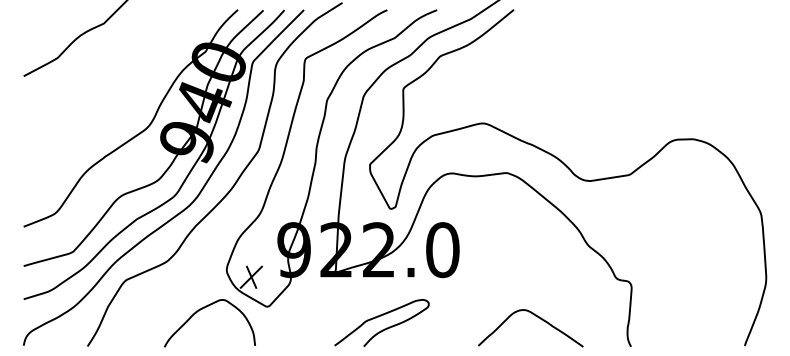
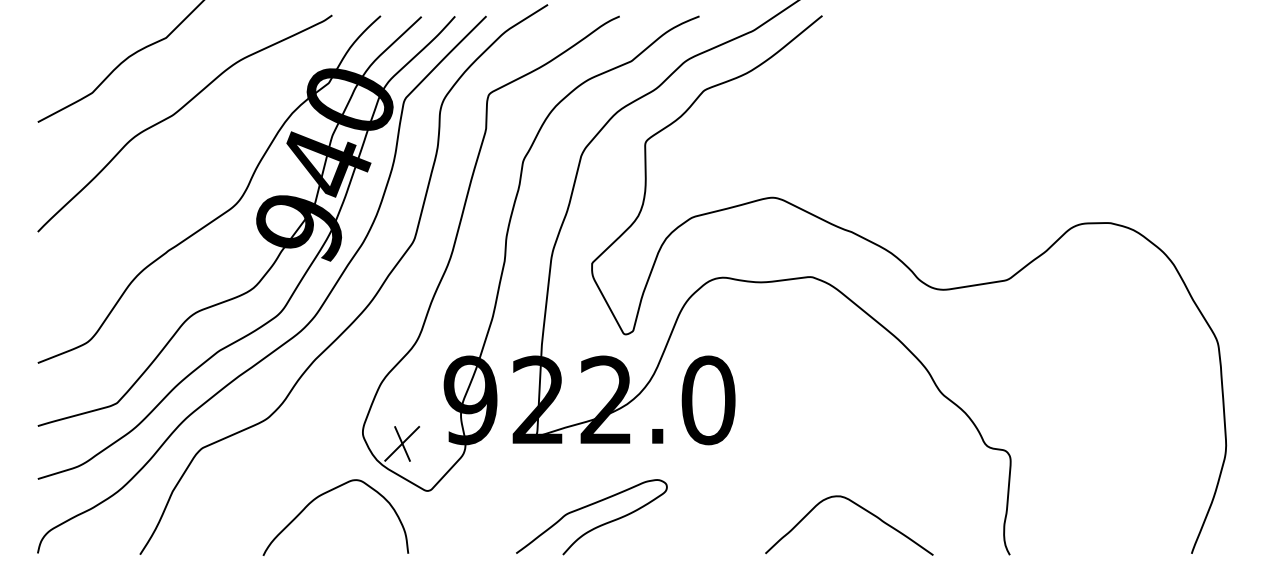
curve: (110, 71) -> (176, 114), added
curve: (378, 317) -> (586, 508), moved

